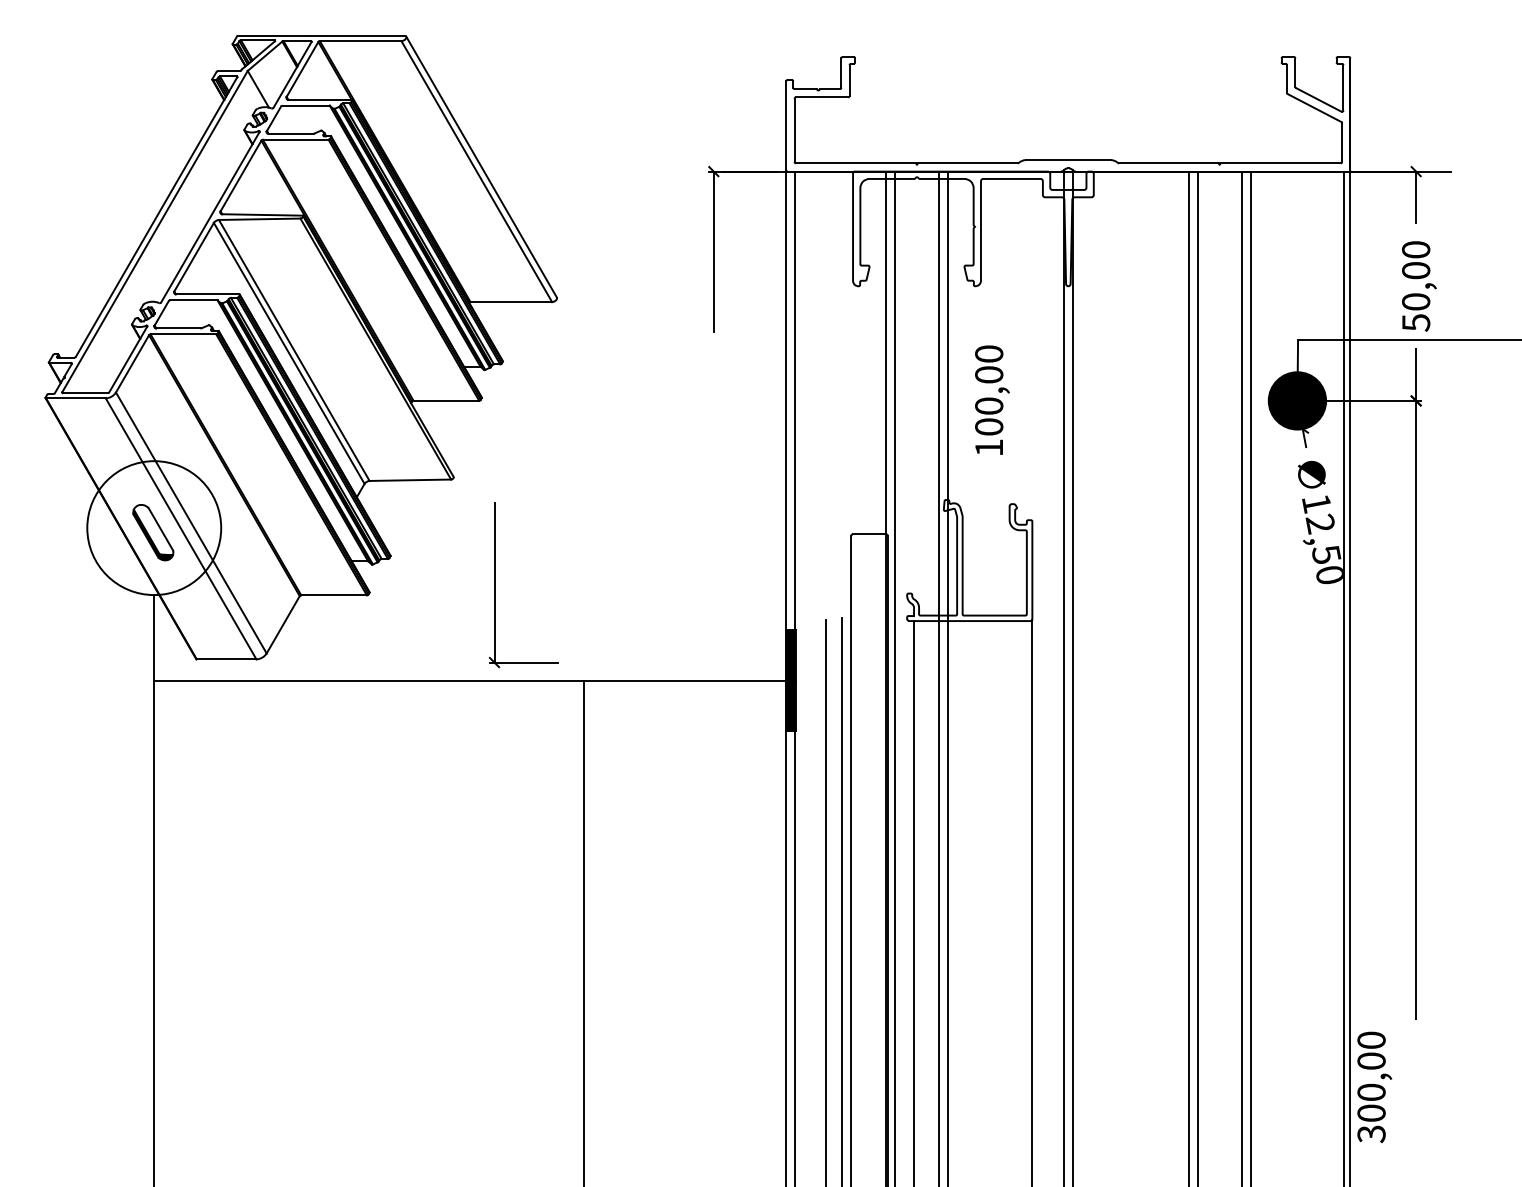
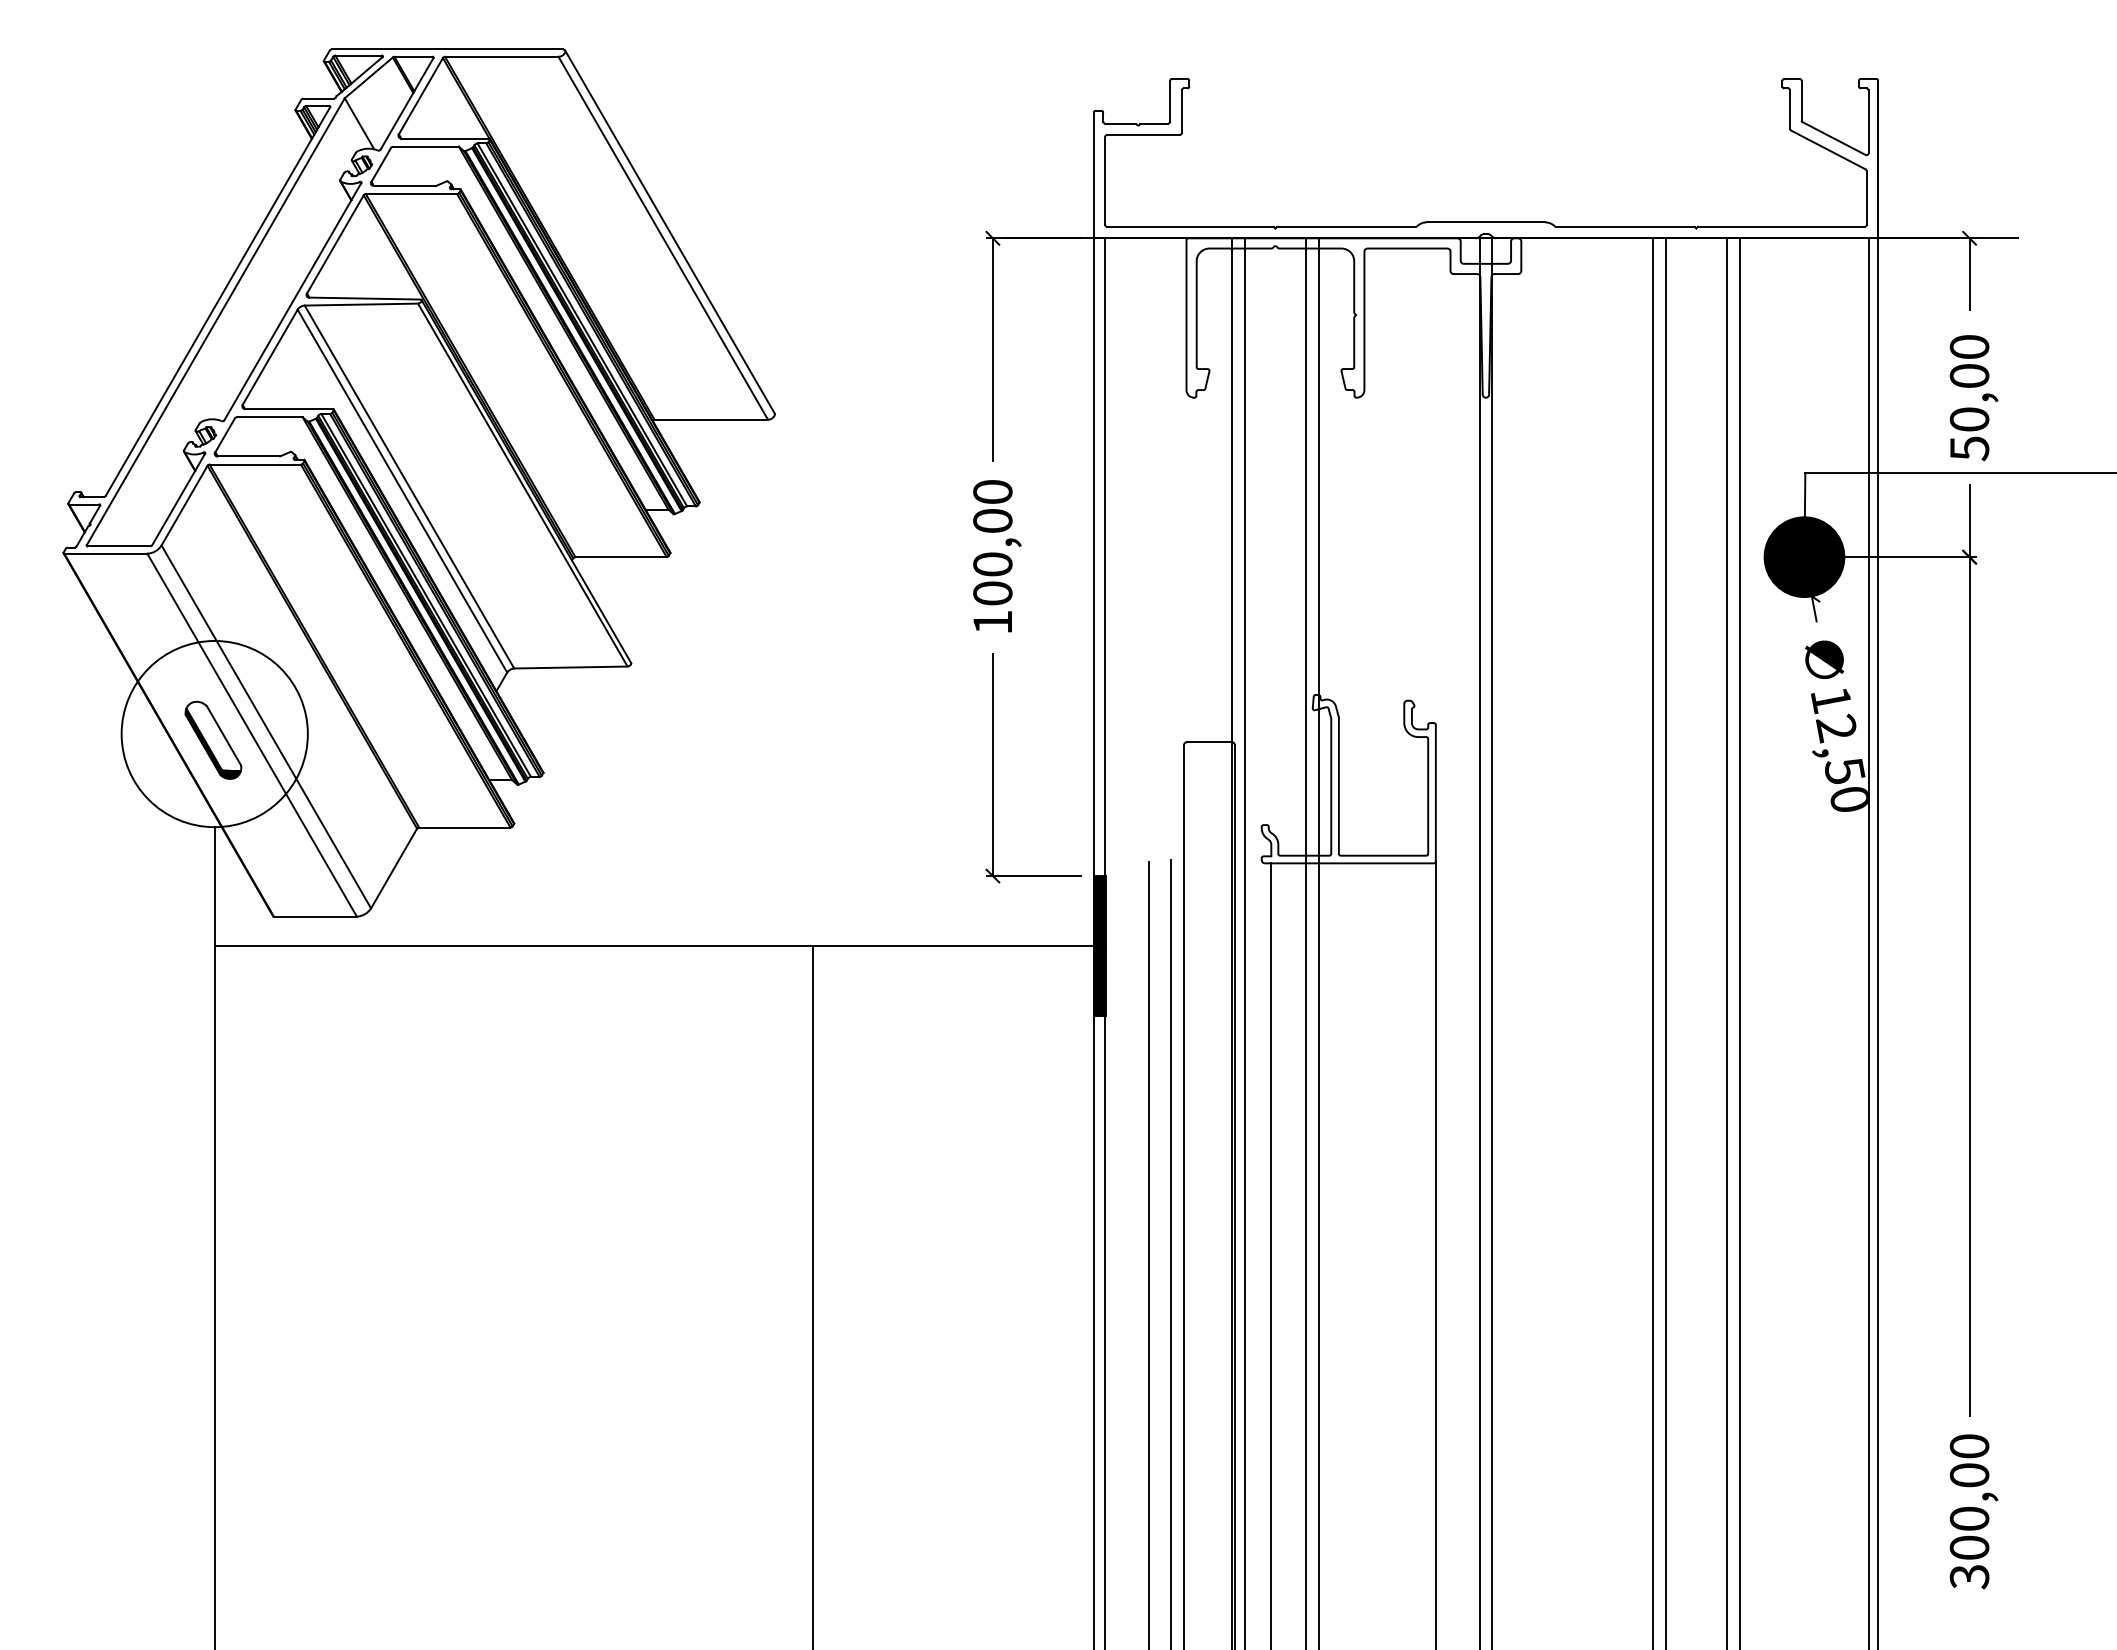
text: (992, 400) -> (997, 556), moved
part: (494, 585) -> (993, 768), moved
text: (1374, 1087) -> (1973, 1511), moved

